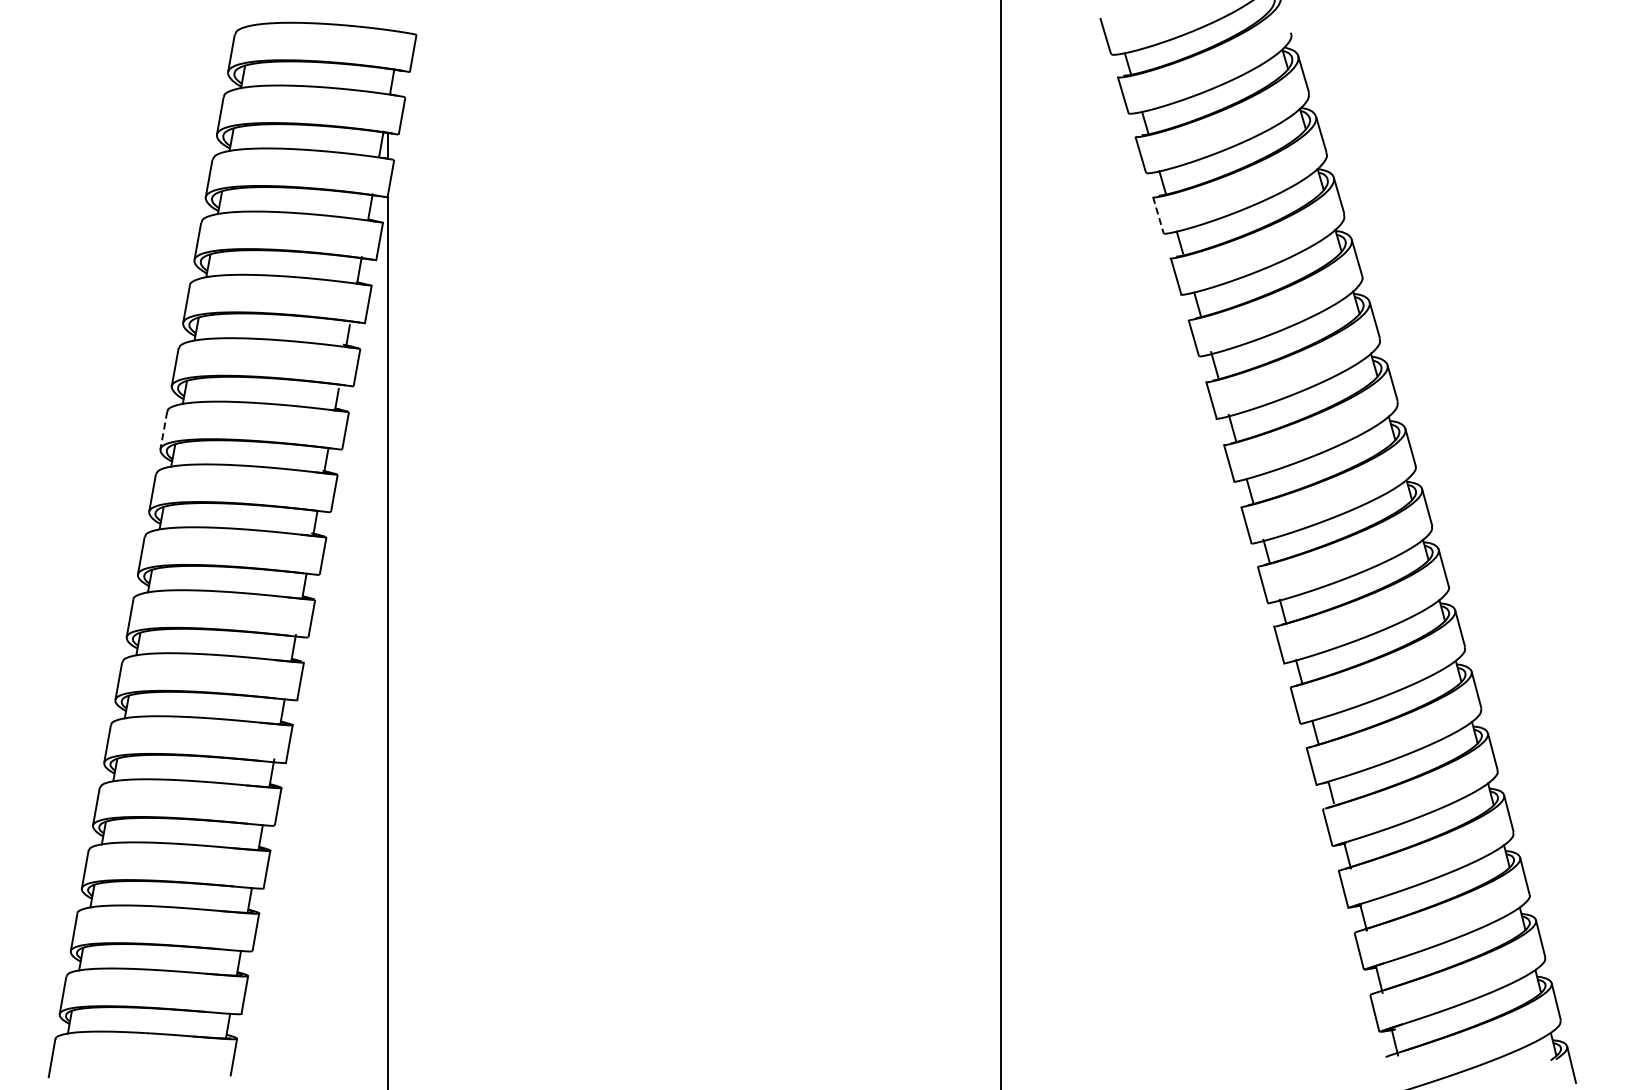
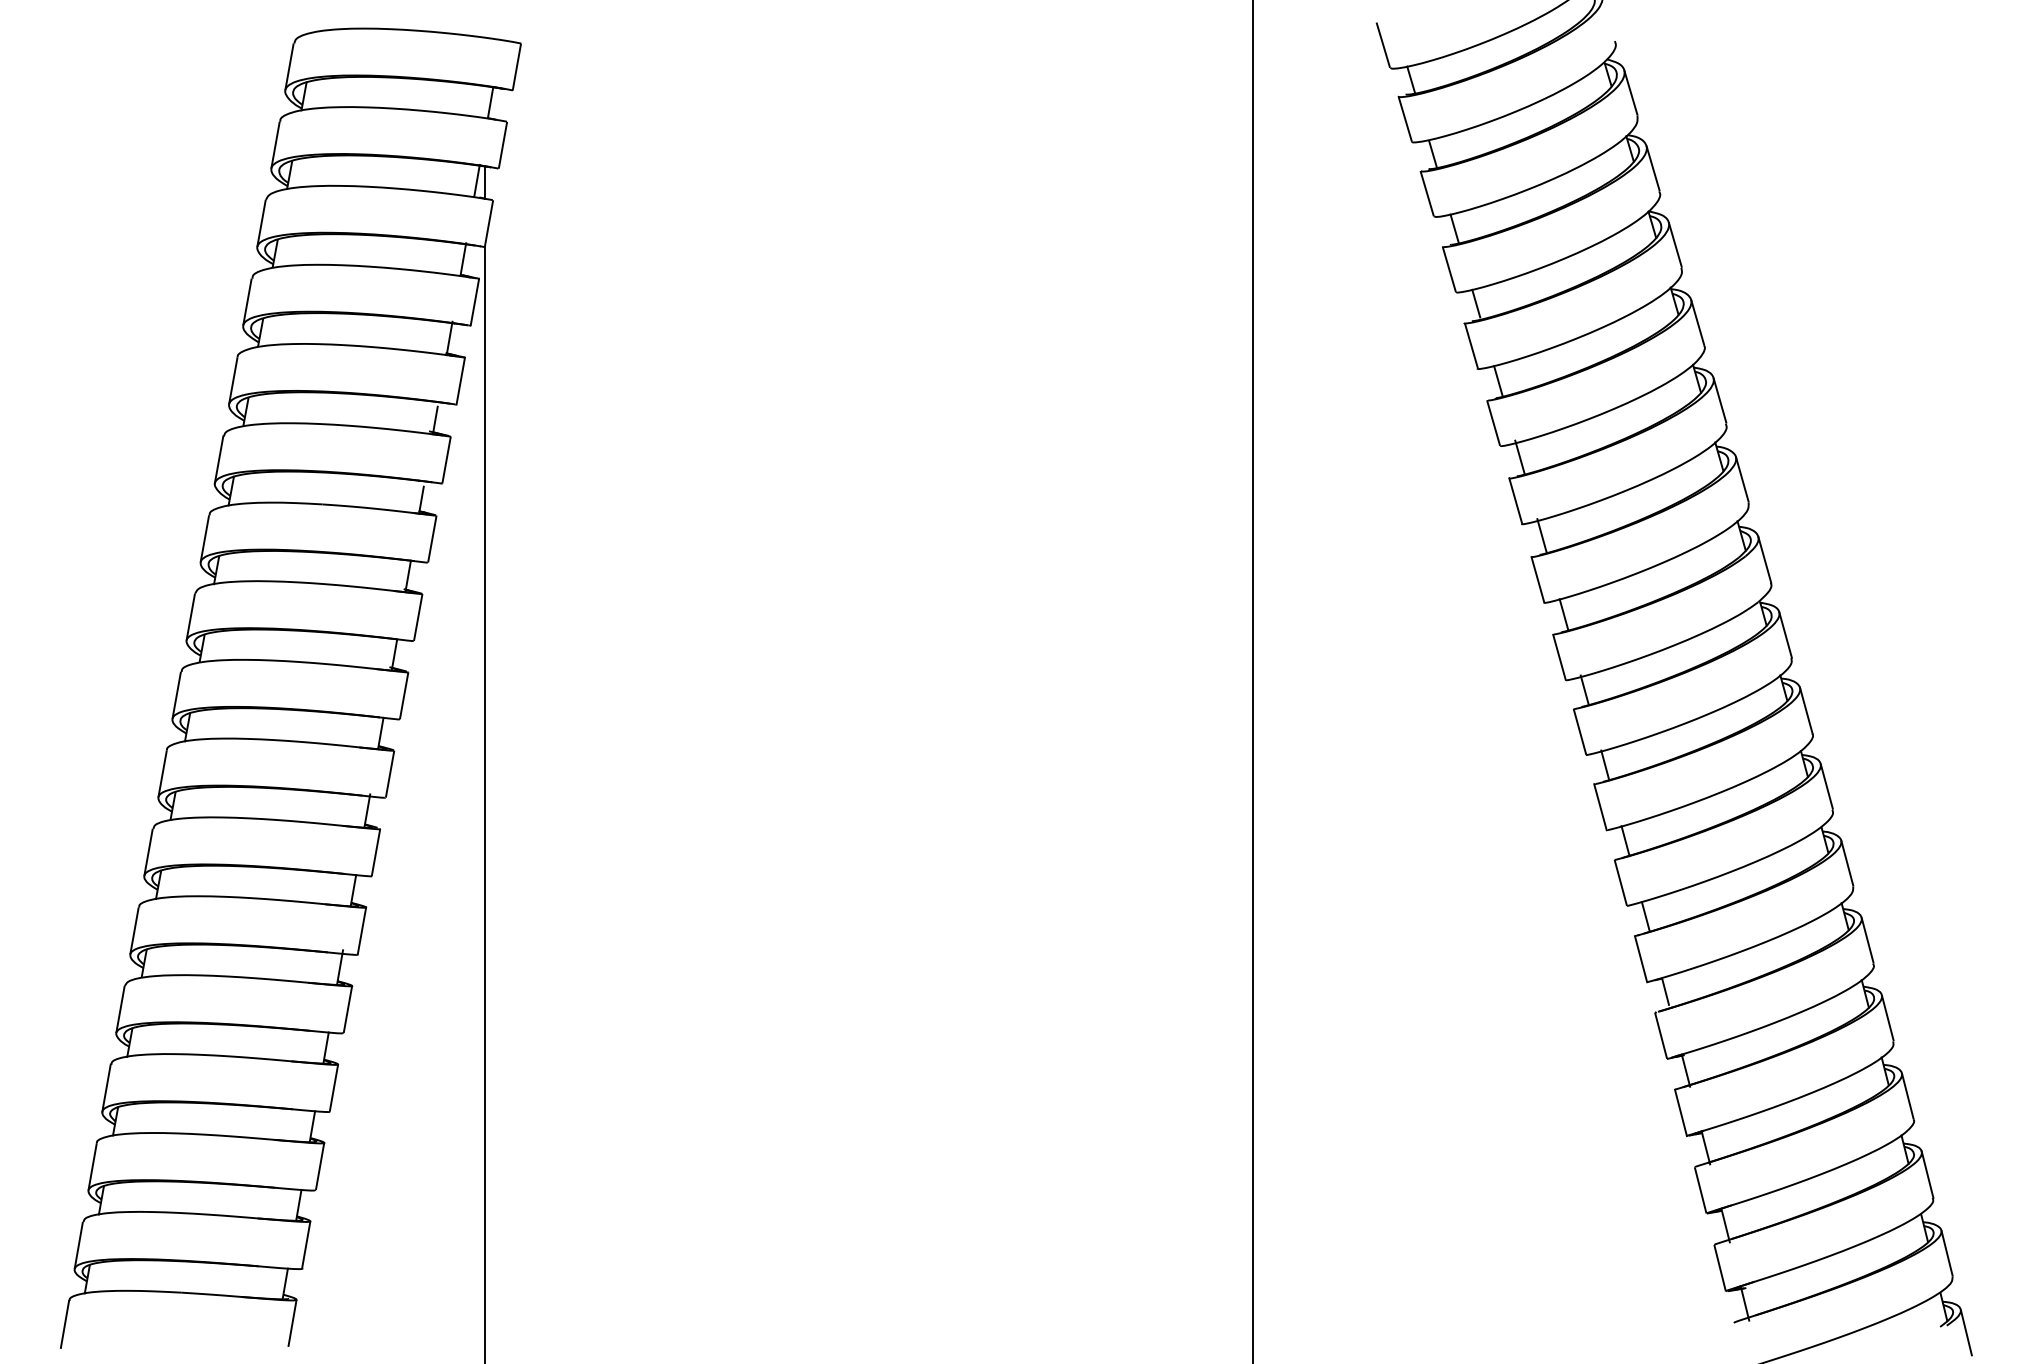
line: (1158, 215) -> (1449, 269), dashed -> solid
line: (163, 430) -> (204, 538), dashed -> solid

